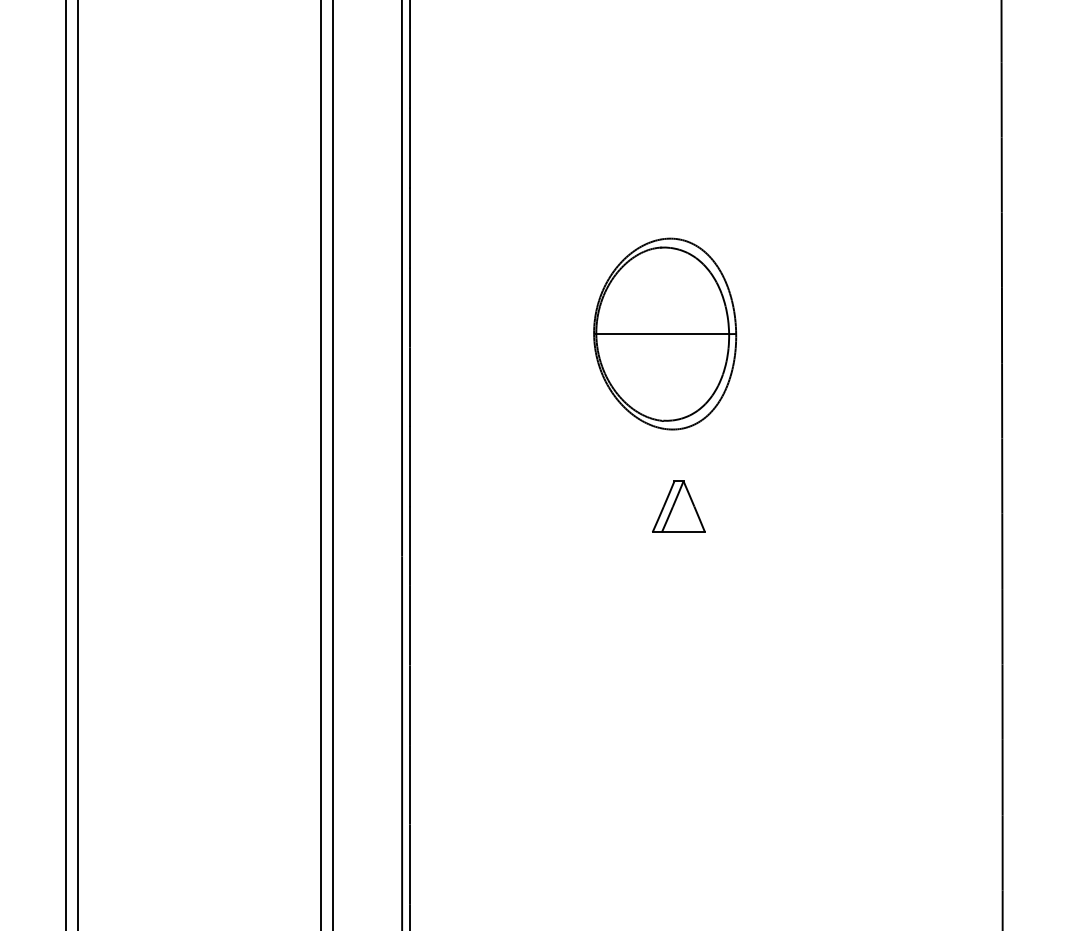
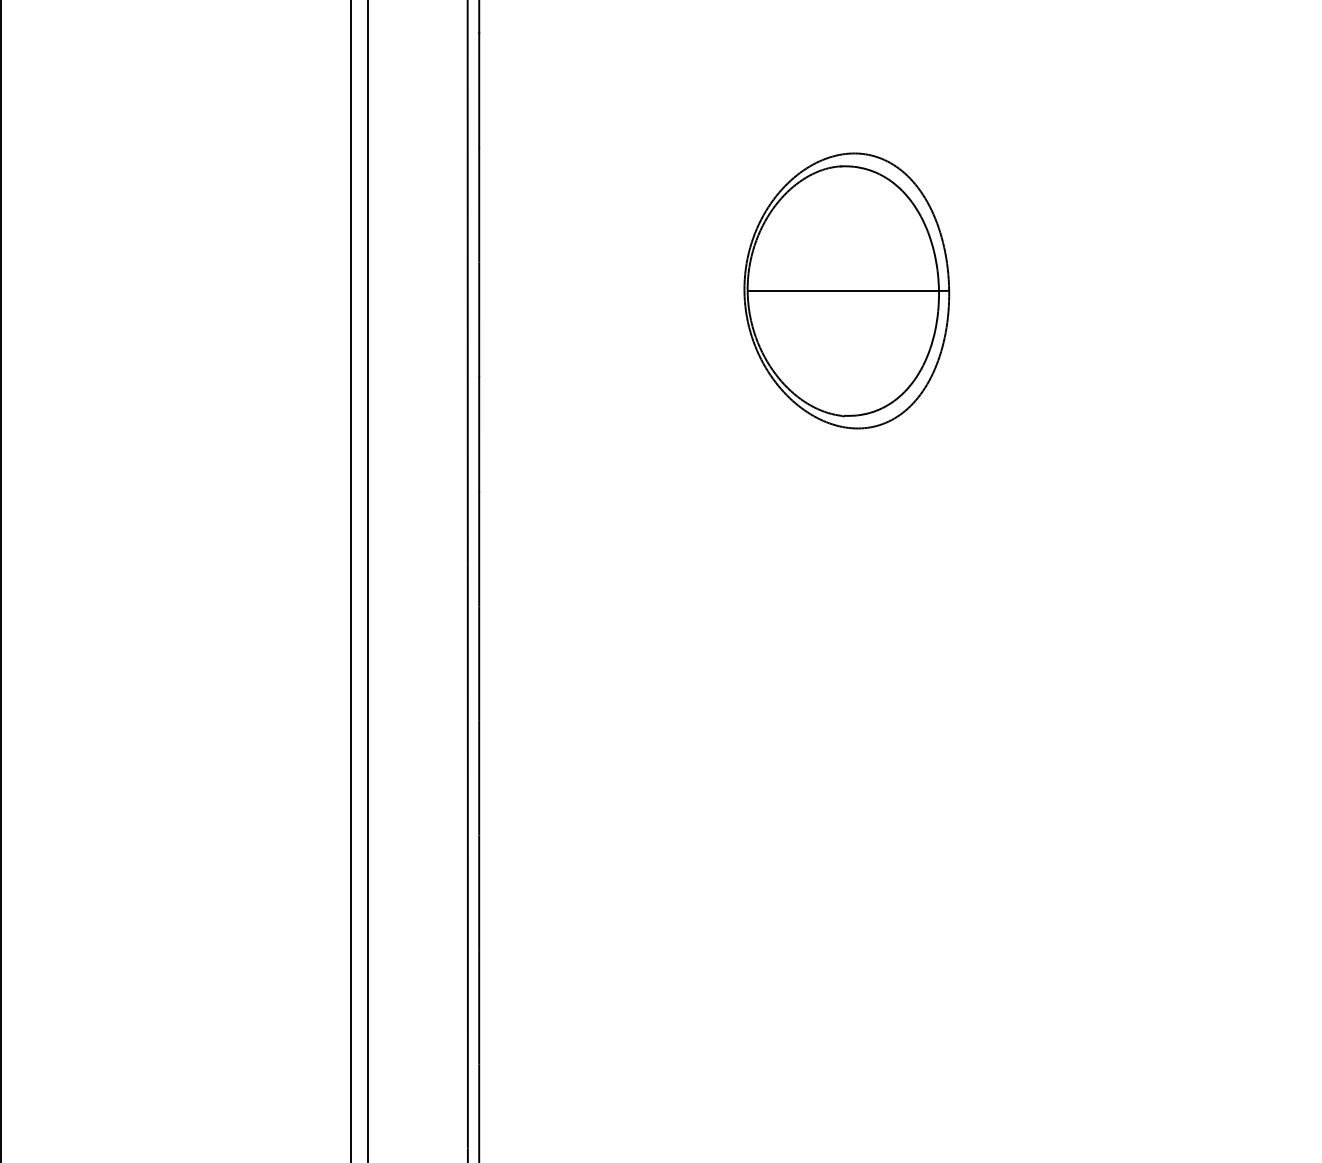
part: (665, 333) -> (847, 290), moved
part: (678, 506) -> (866, 491), removed

